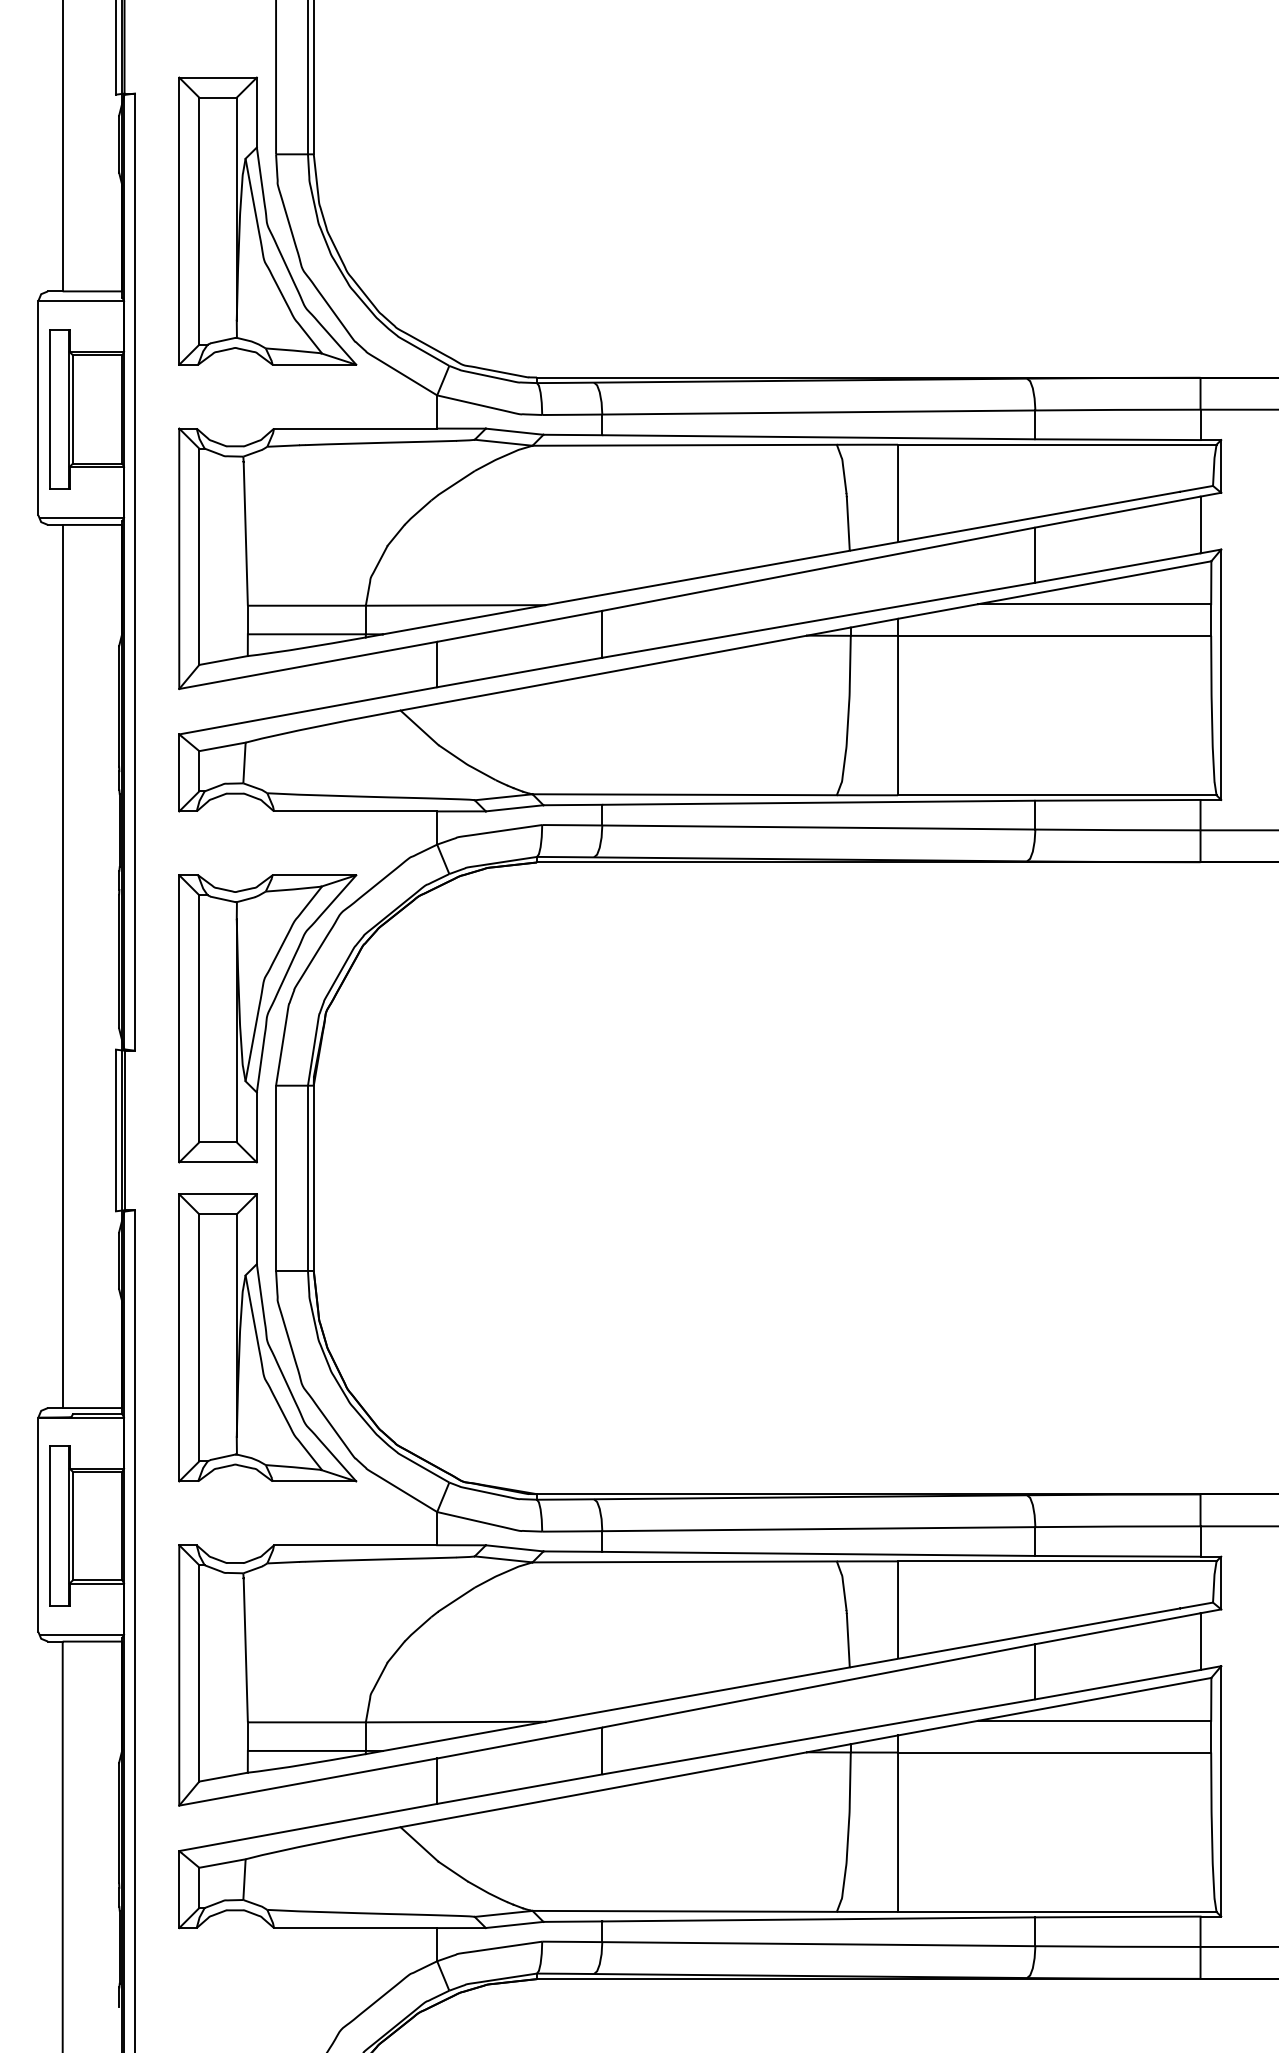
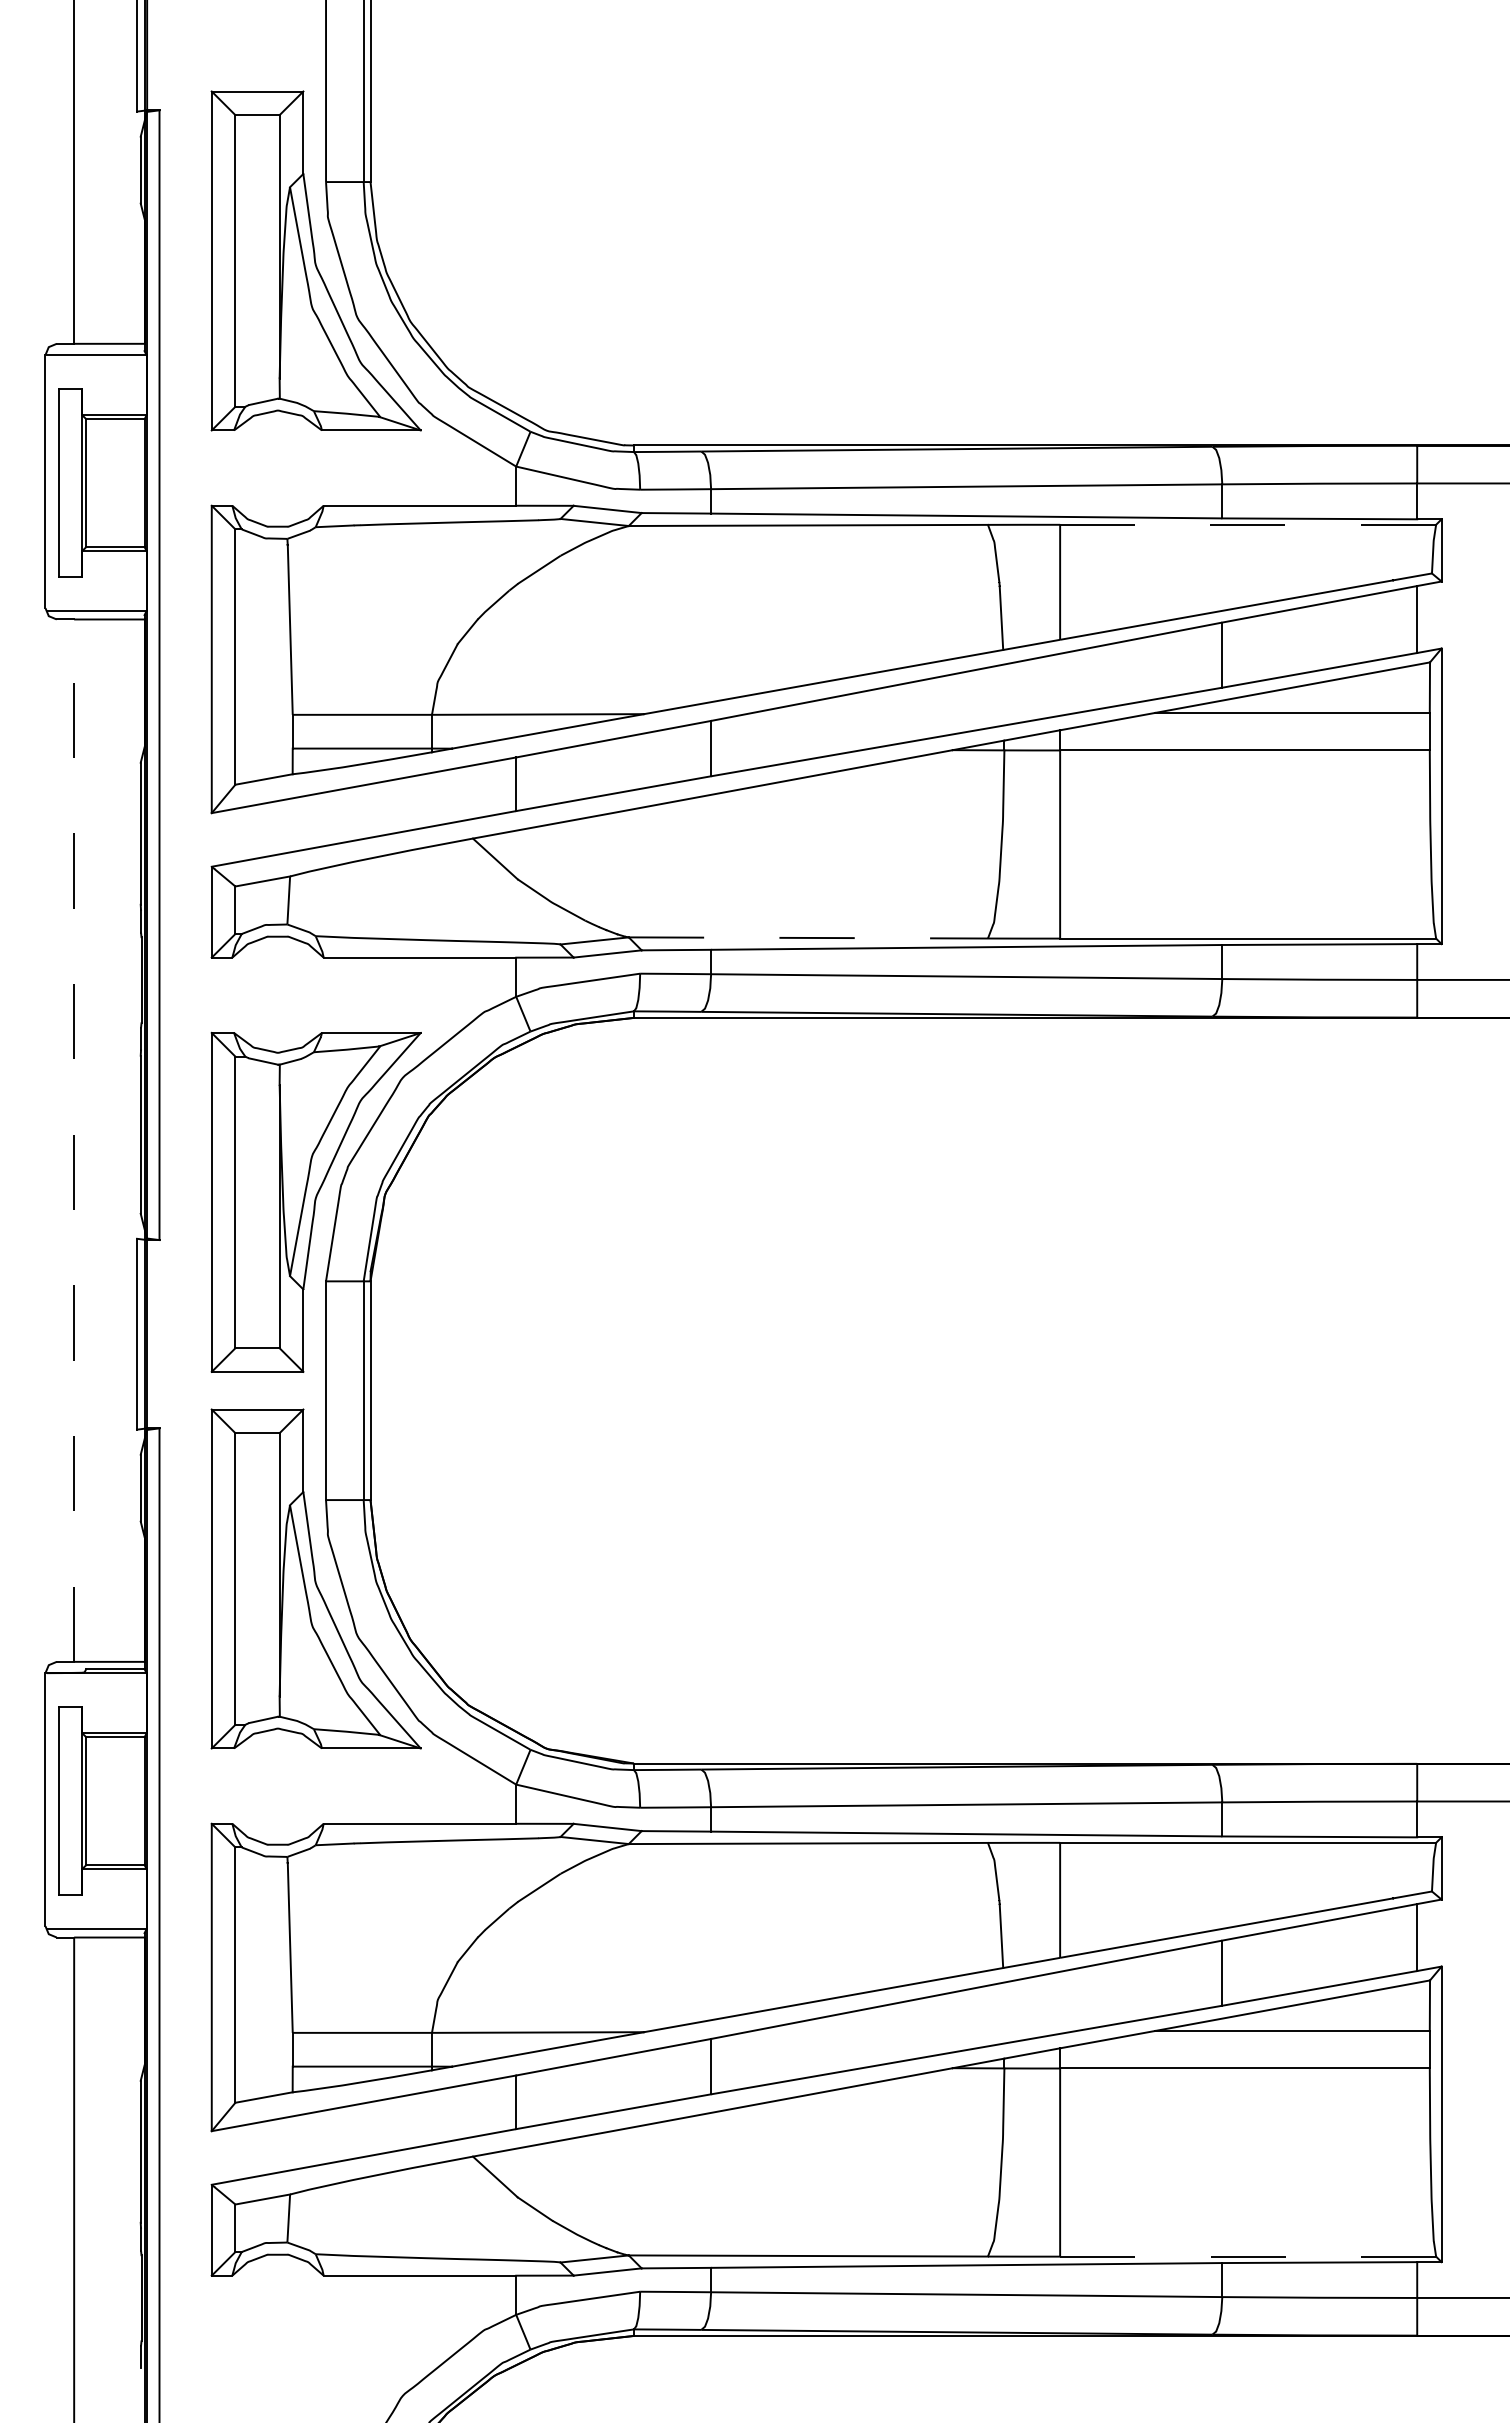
line: (1057, 444) -> (1248, 524), solid -> dashed
line: (684, 794) -> (808, 937), solid -> dashed
line: (62, 966) -> (74, 1140), solid -> dashed
line: (1057, 1911) -> (1248, 2256), solid -> dashed

